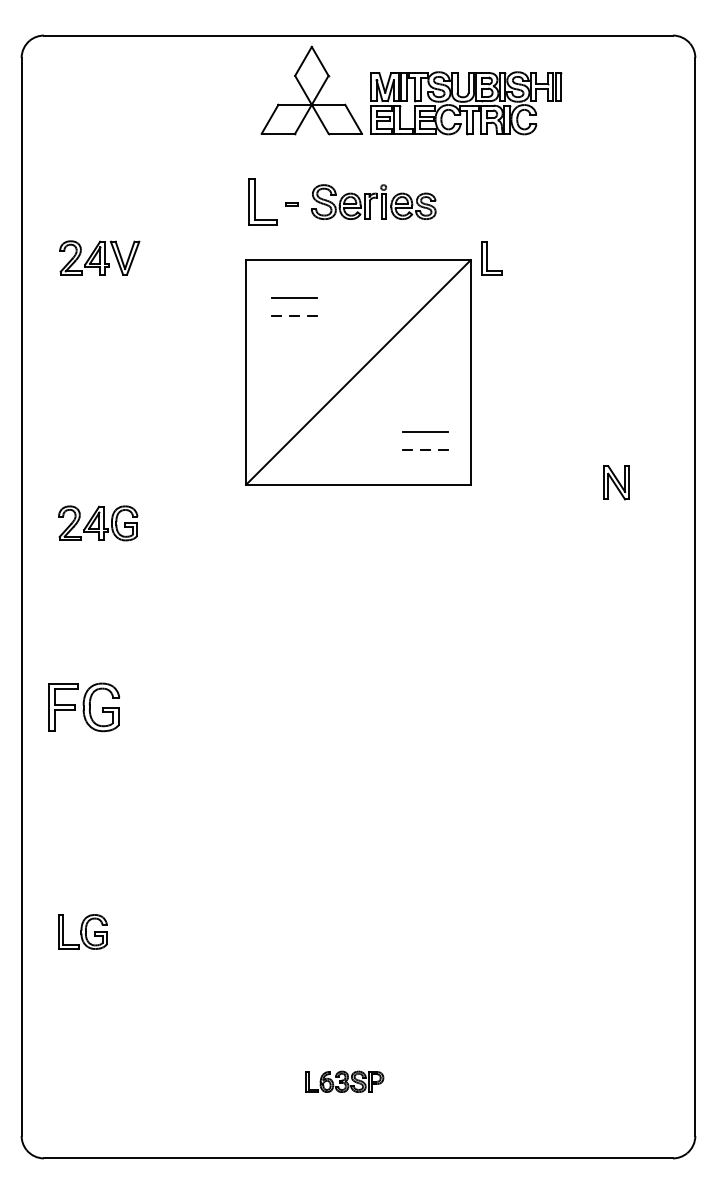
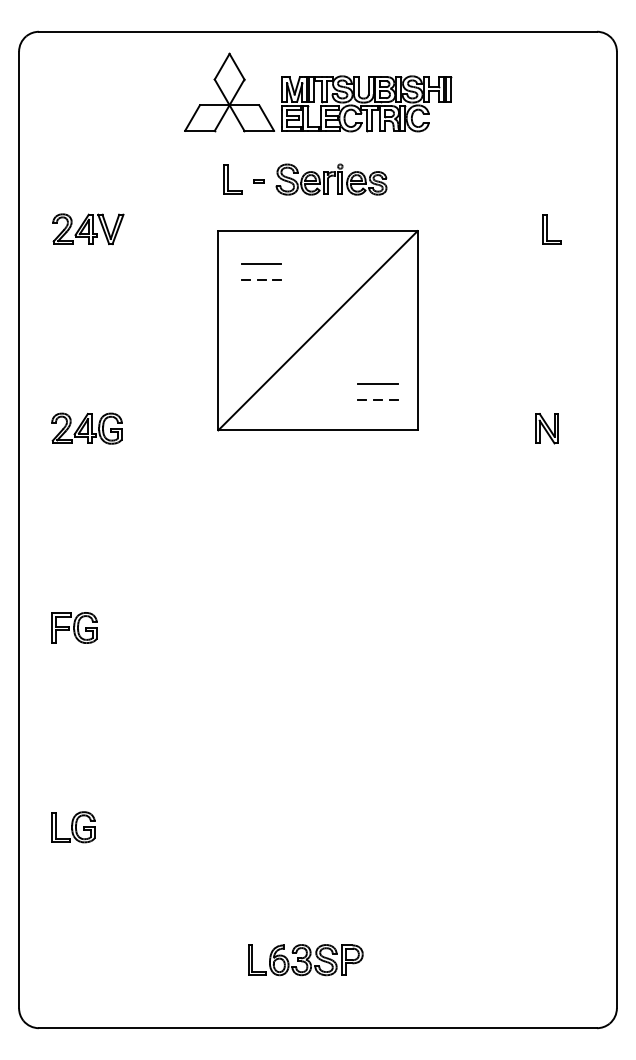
part: (412, 90) -> (318, 92), moved
part: (262, 202) -> (232, 179), size x0.71
part: (492, 258) -> (551, 229), moved
part: (97, 523) -> (86, 428), moved
part: (84, 706) -> (74, 627), size x0.71
part: (344, 1082) -> (305, 960), size x1.67

